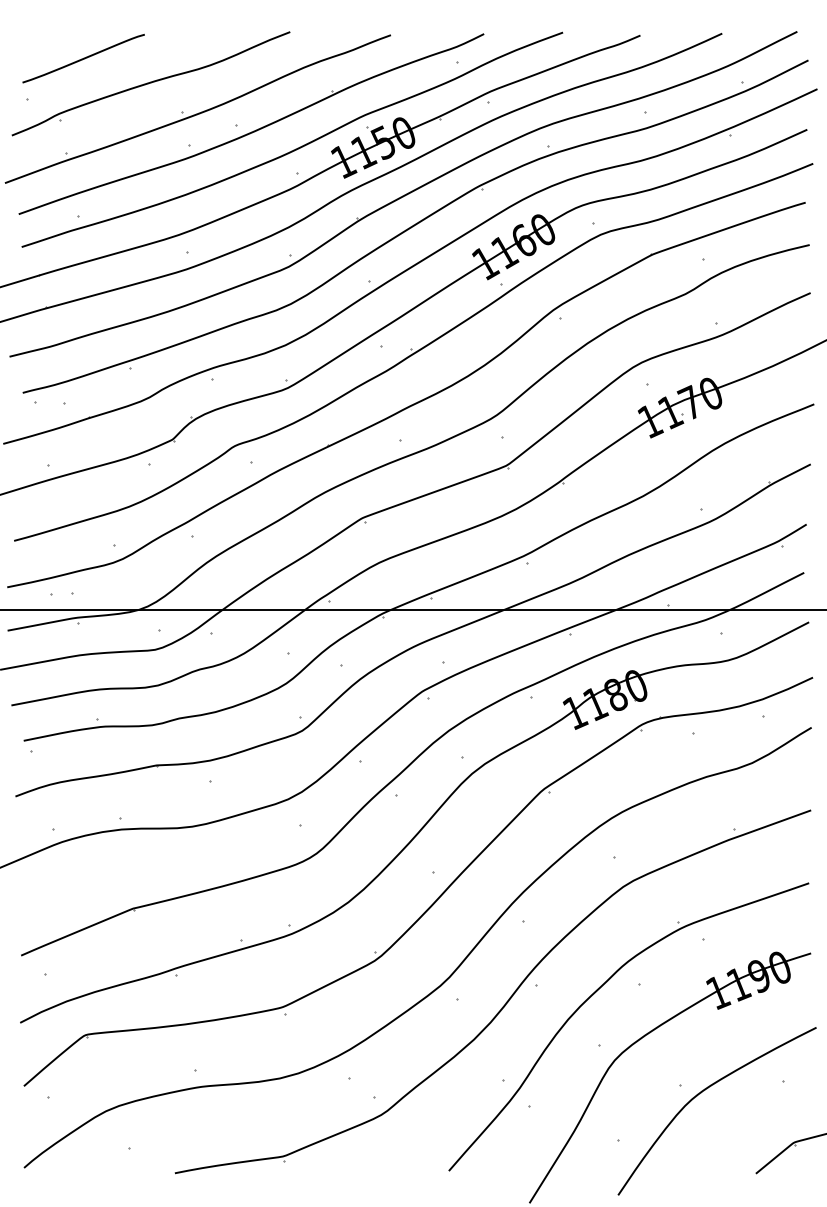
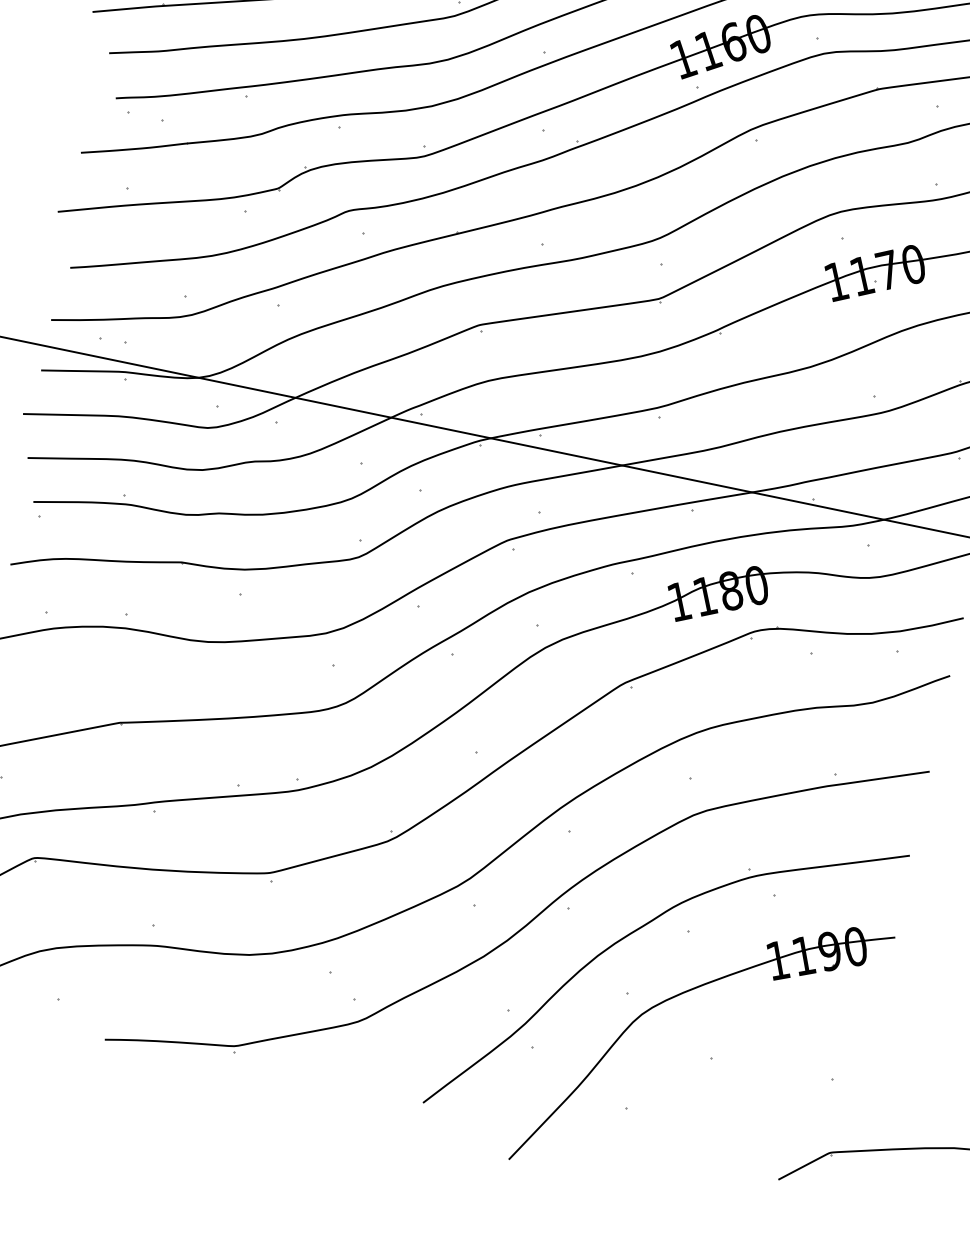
curve: (701, 1093) -> (734, 1073), removed

